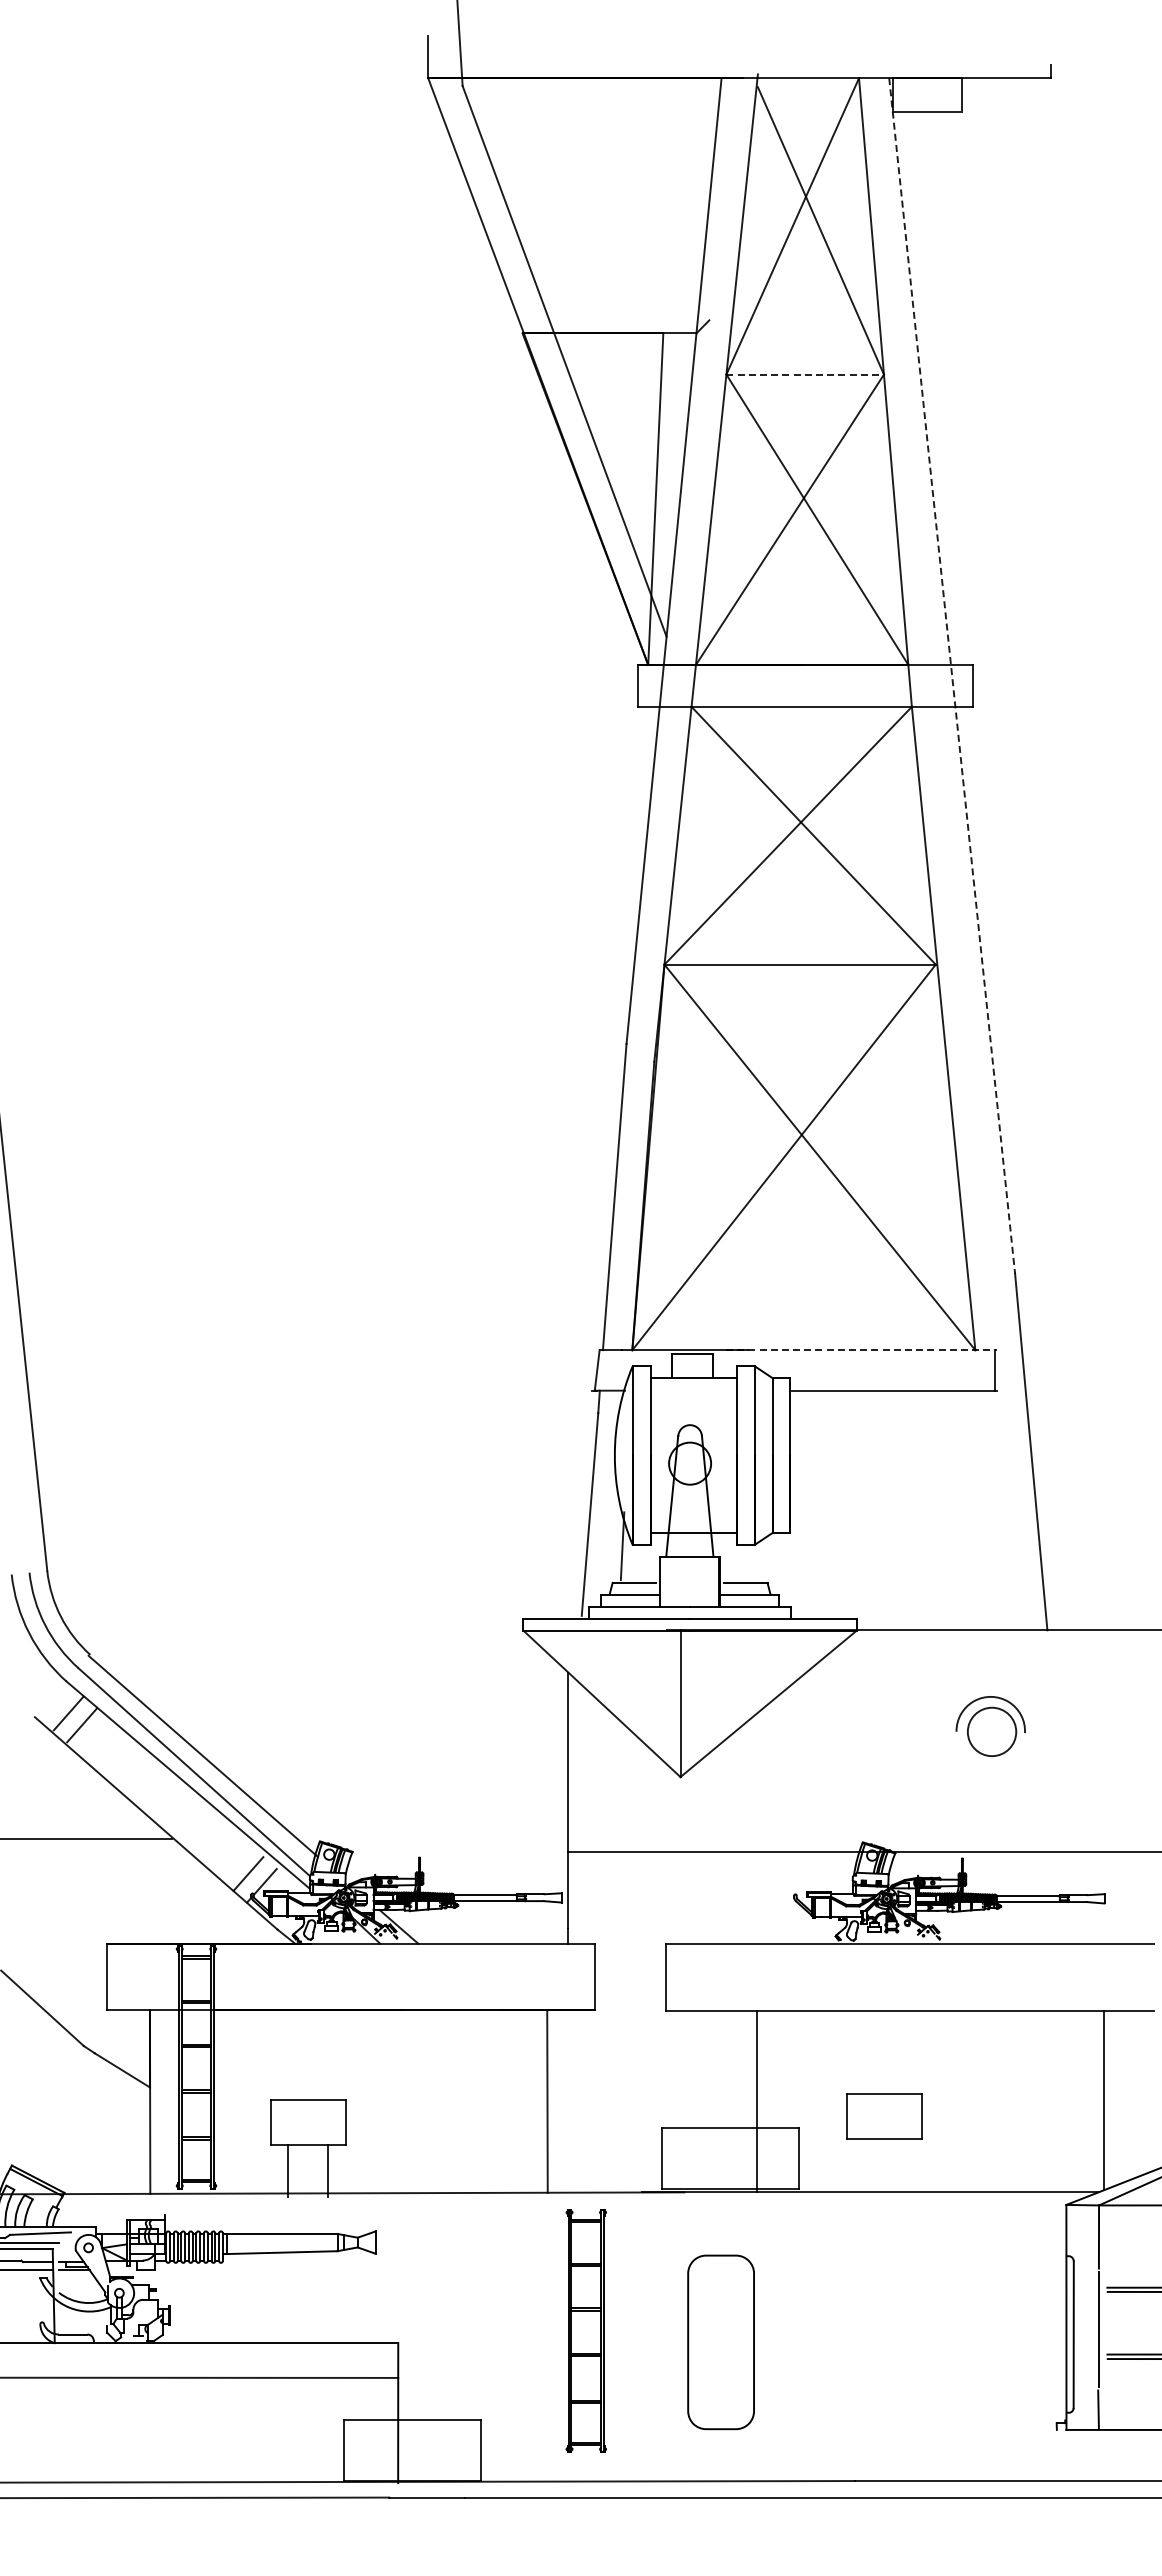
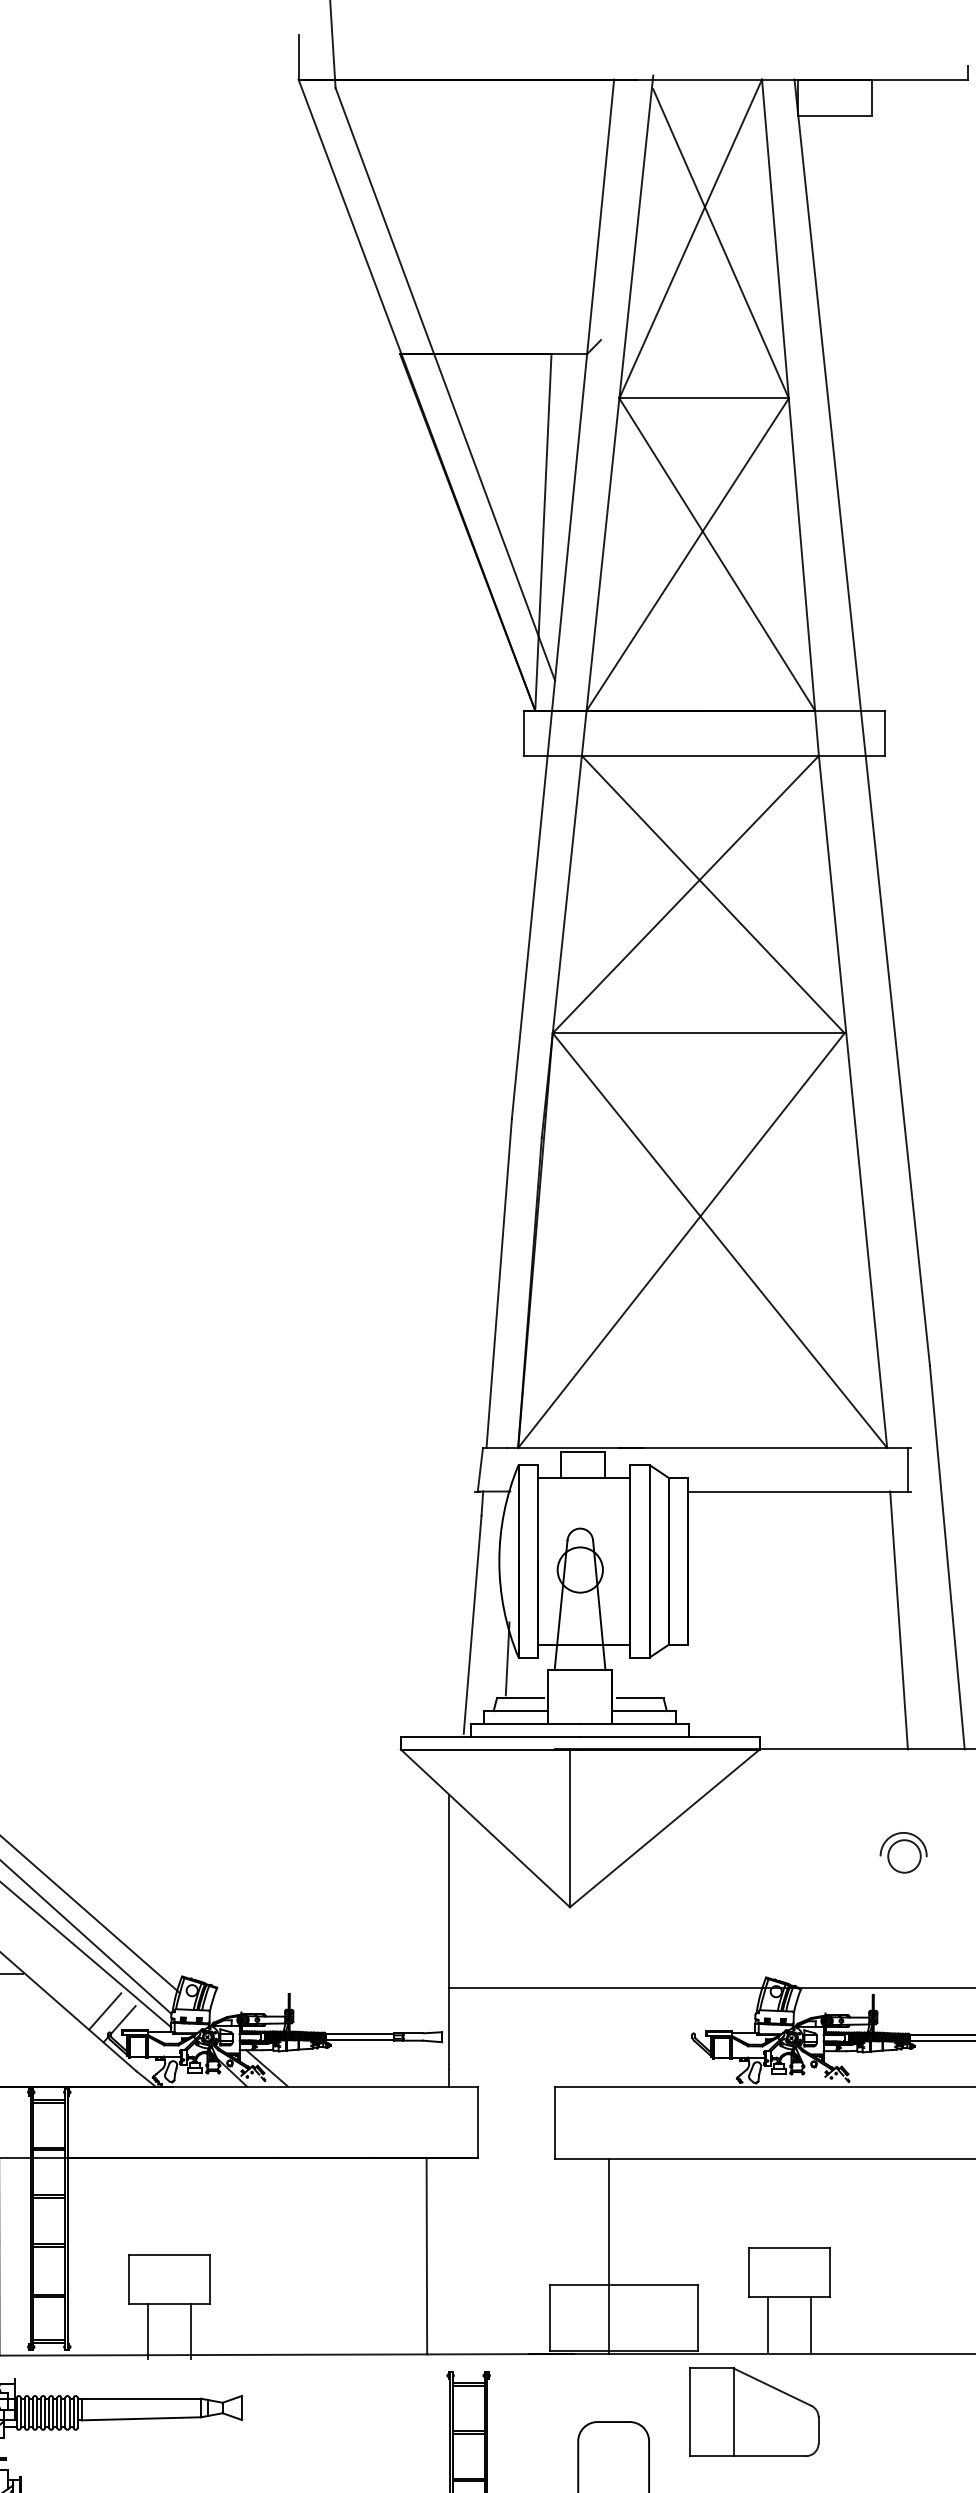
line: (805, 374) -> (704, 398), dashed -> solid
line: (952, 676) -> (862, 723), dashed -> solid
line: (861, 1350) -> (764, 1448), dashed -> solid
line: (986, 1510) -> (899, 1620), added
part: (990, 1726) -> (903, 1852), size x0.62
line: (756, 2101) -> (608, 2256), moved
line: (864, 2164) -> (767, 2324), added
line: (904, 2164) -> (810, 2324), added
part: (851, 2246) -> (753, 2412), added

